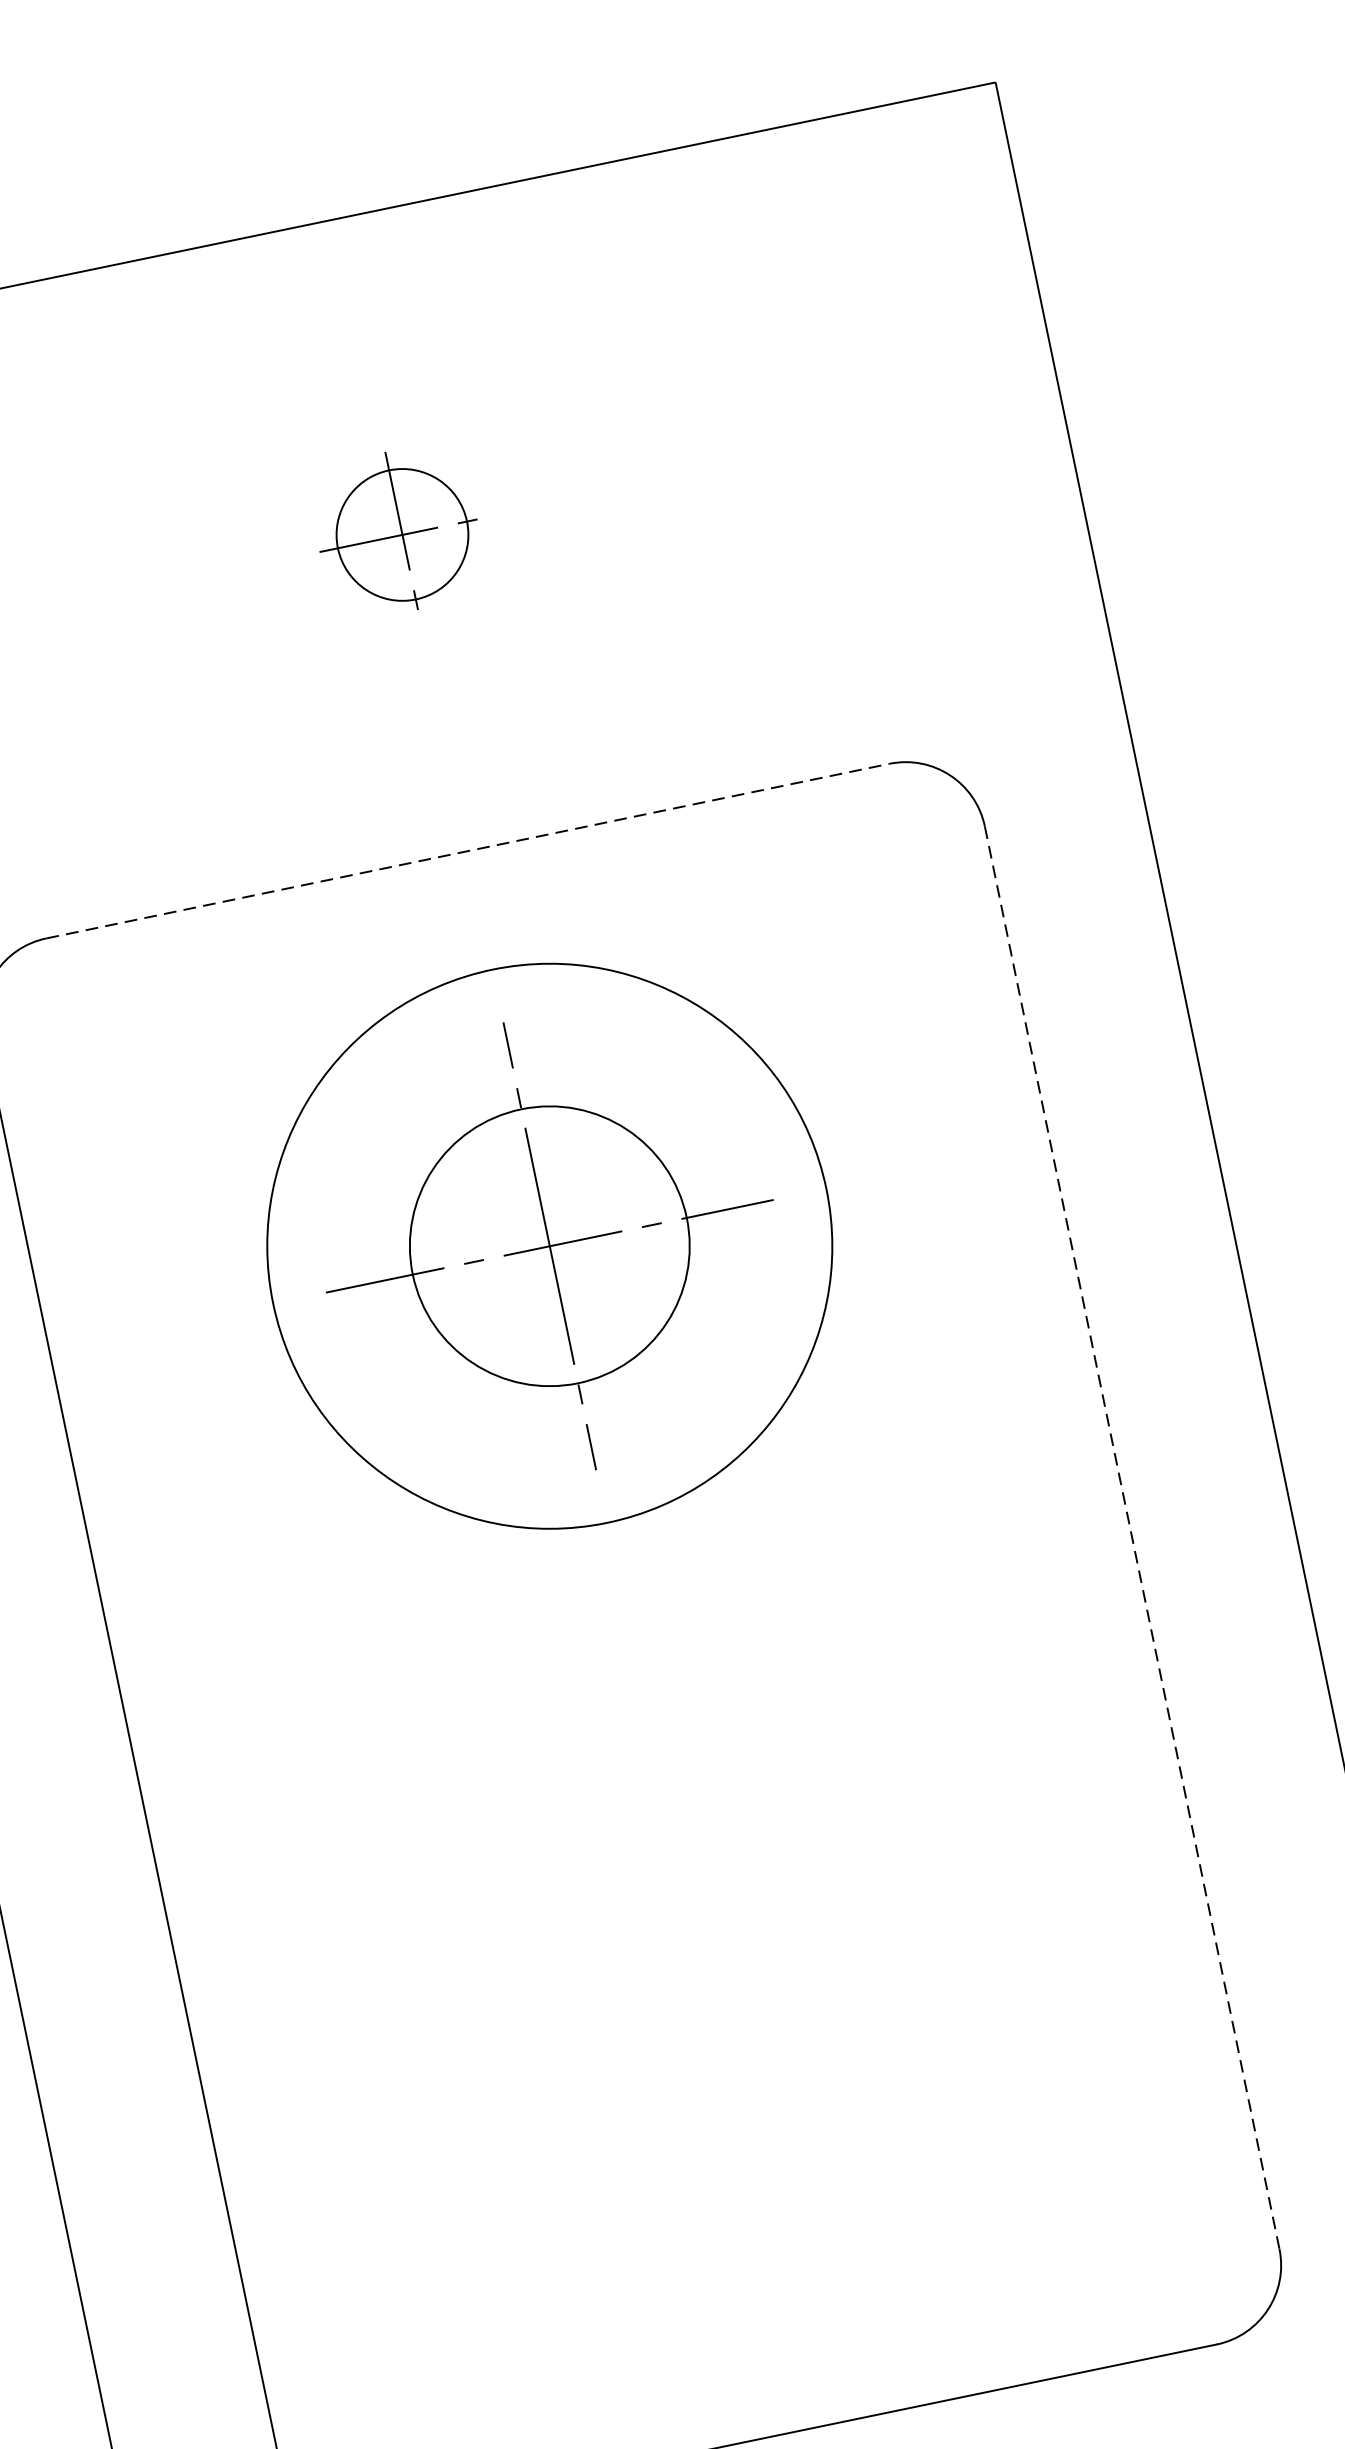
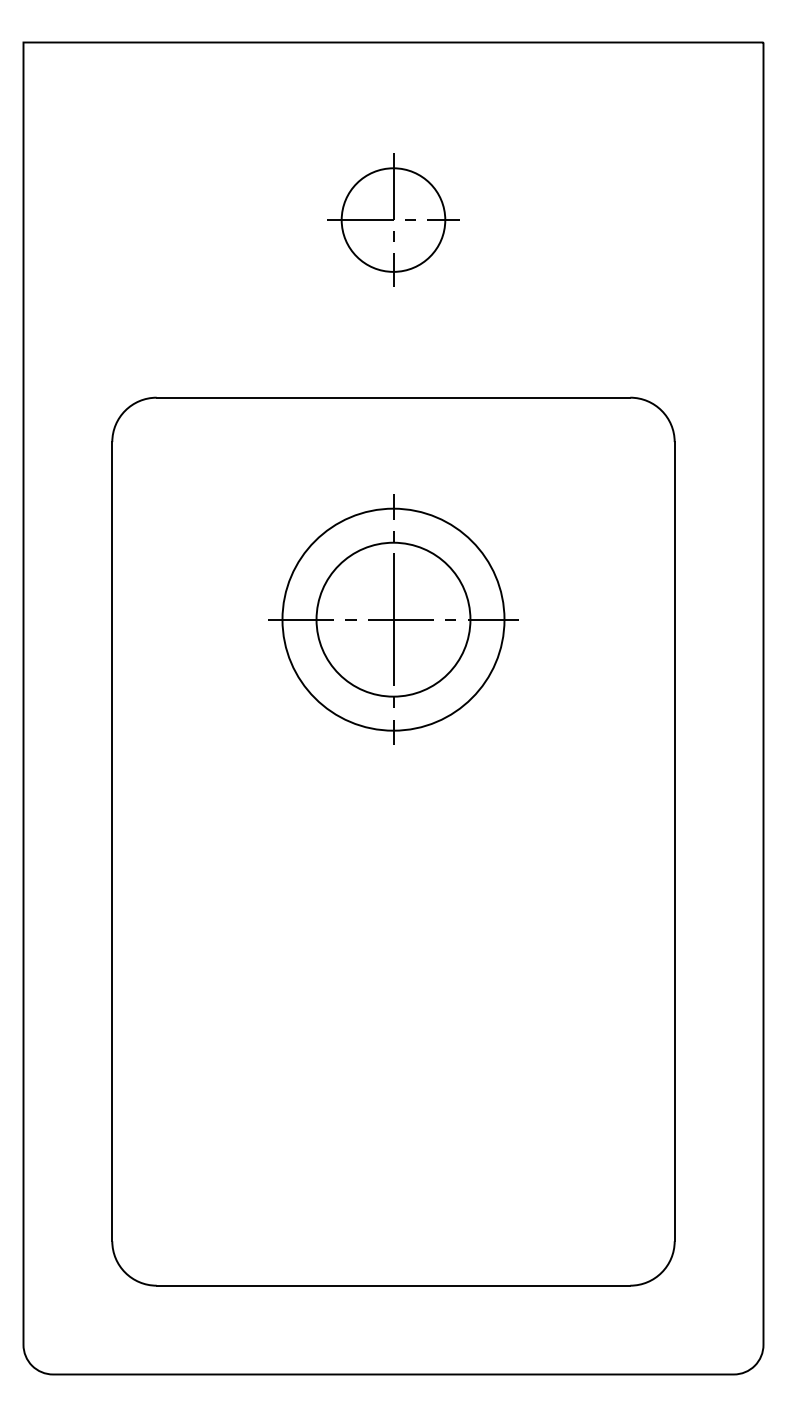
part: (402, 533) -> (393, 219), size x1.43
line: (467, 850) -> (393, 397), dashed -> solid
circle: (549, 1245) -> (393, 619), size x0.71
line: (1131, 1537) -> (674, 841), dashed -> solid

